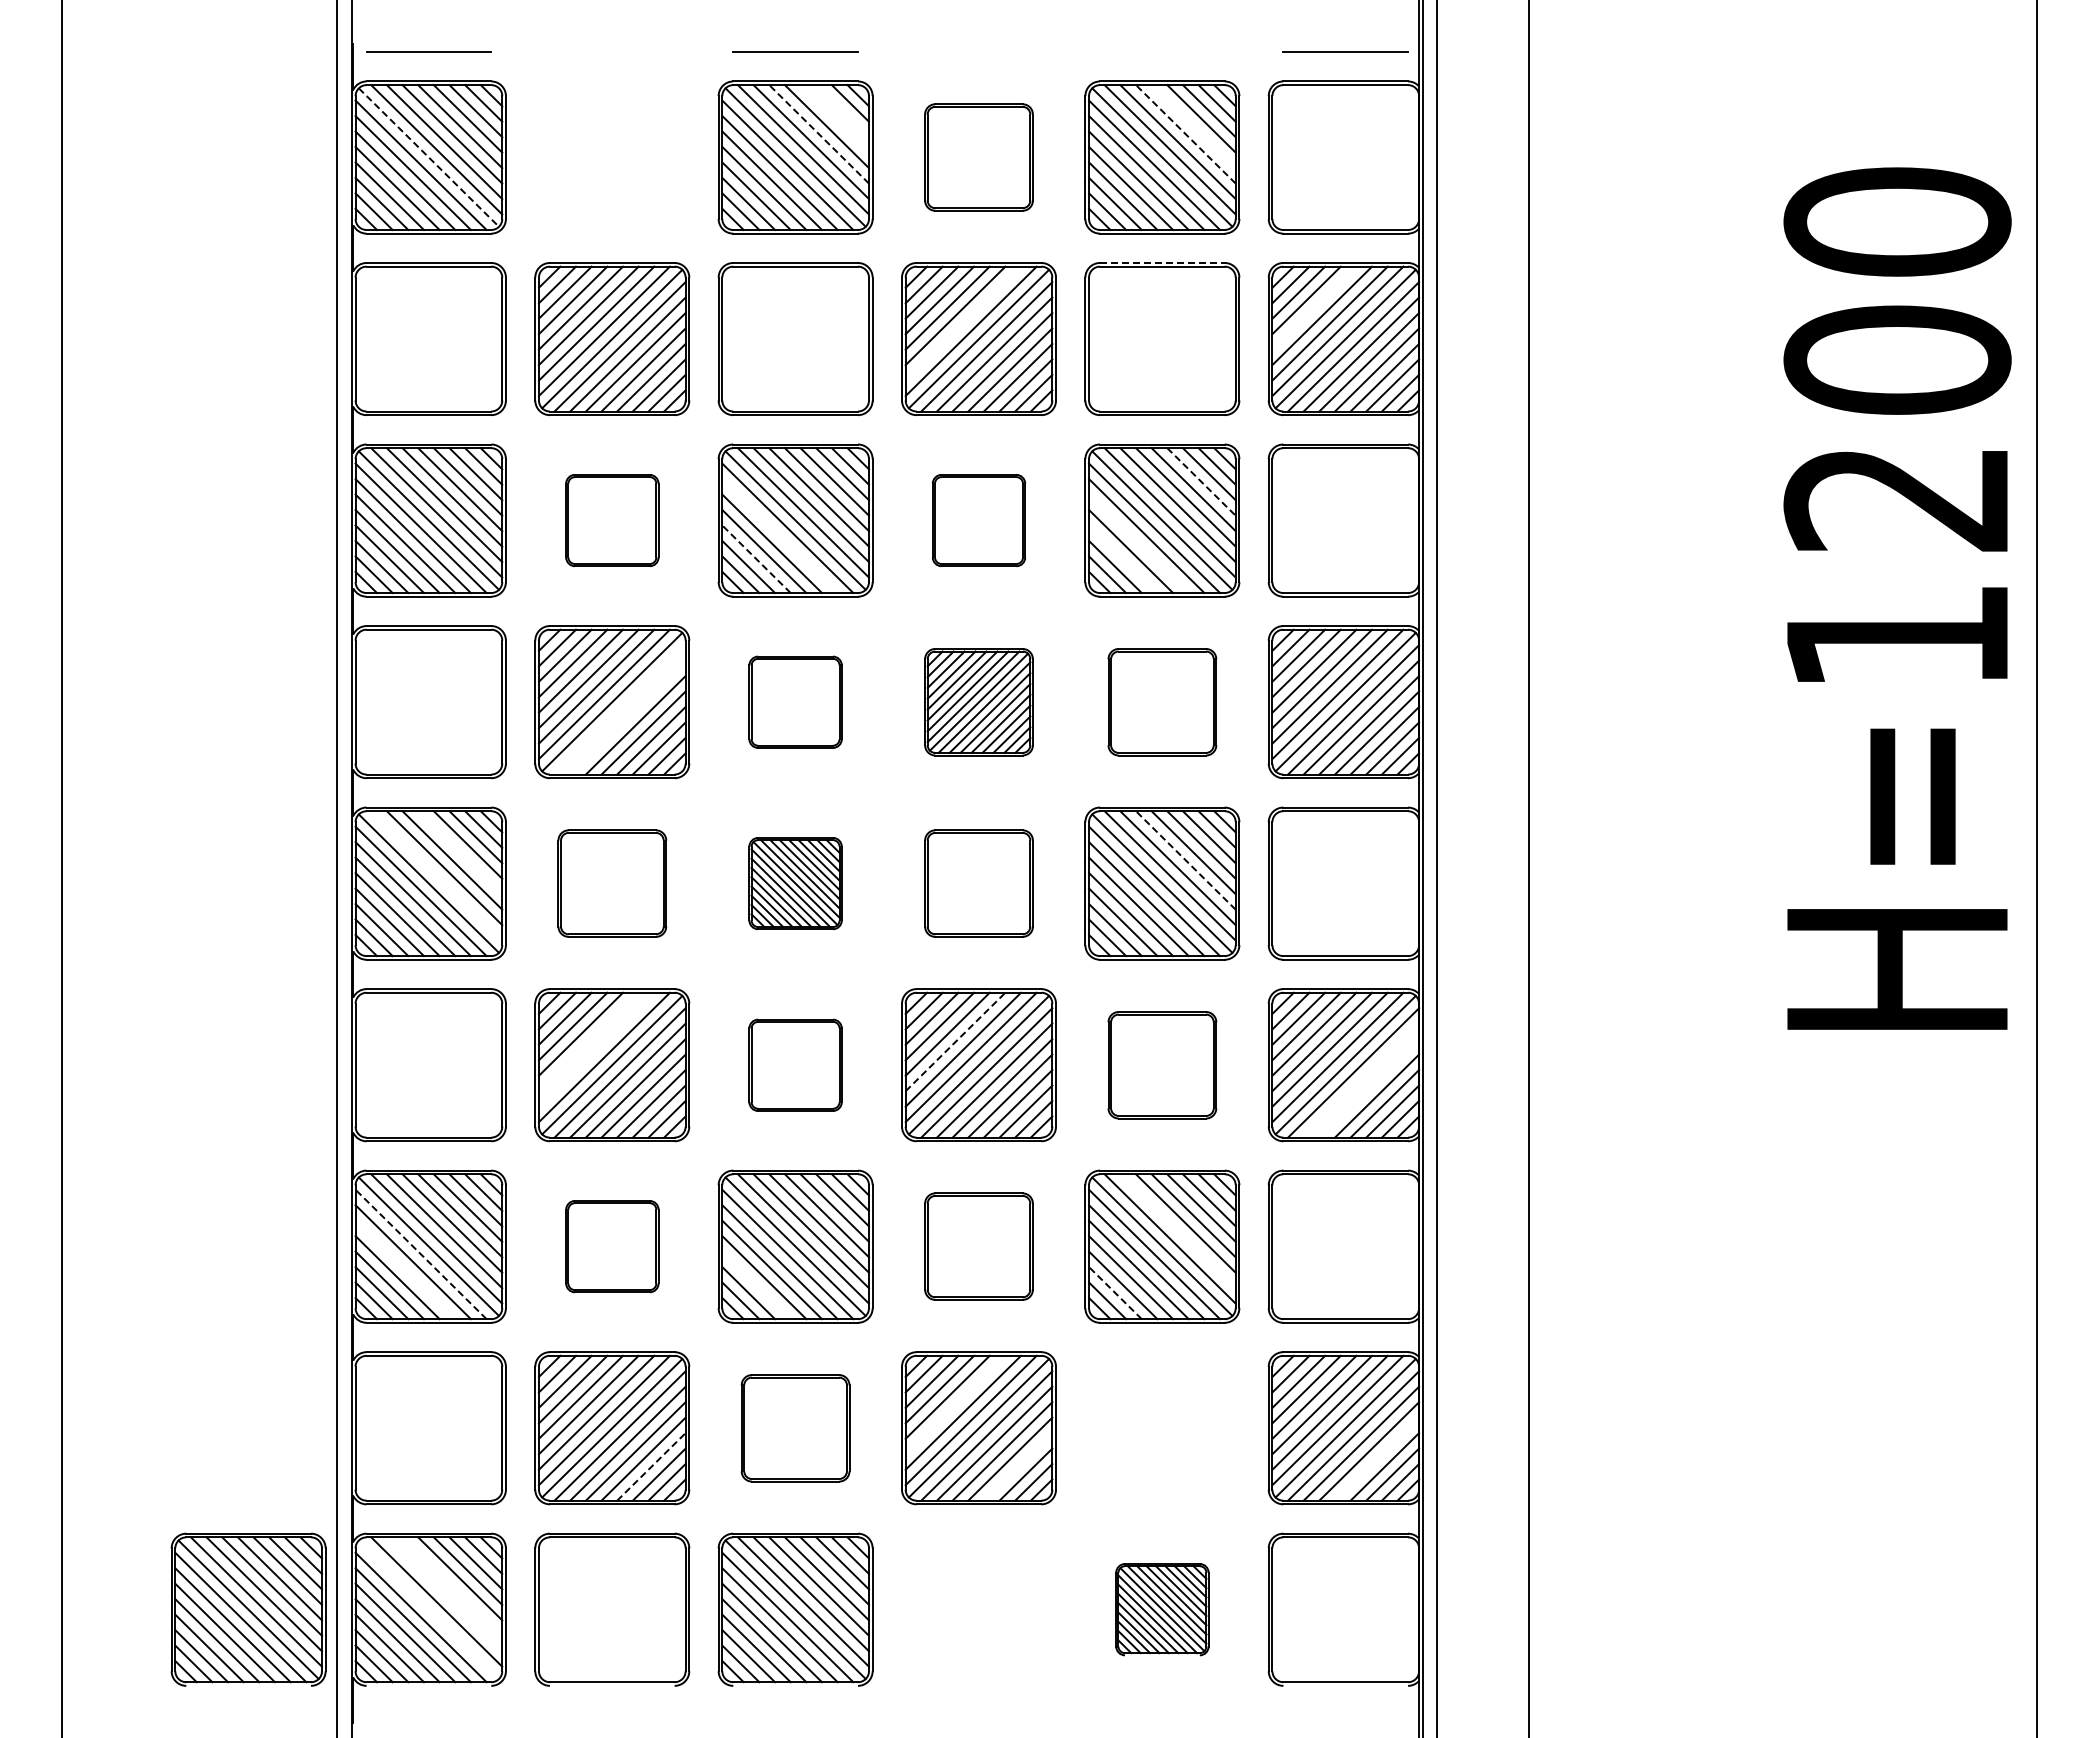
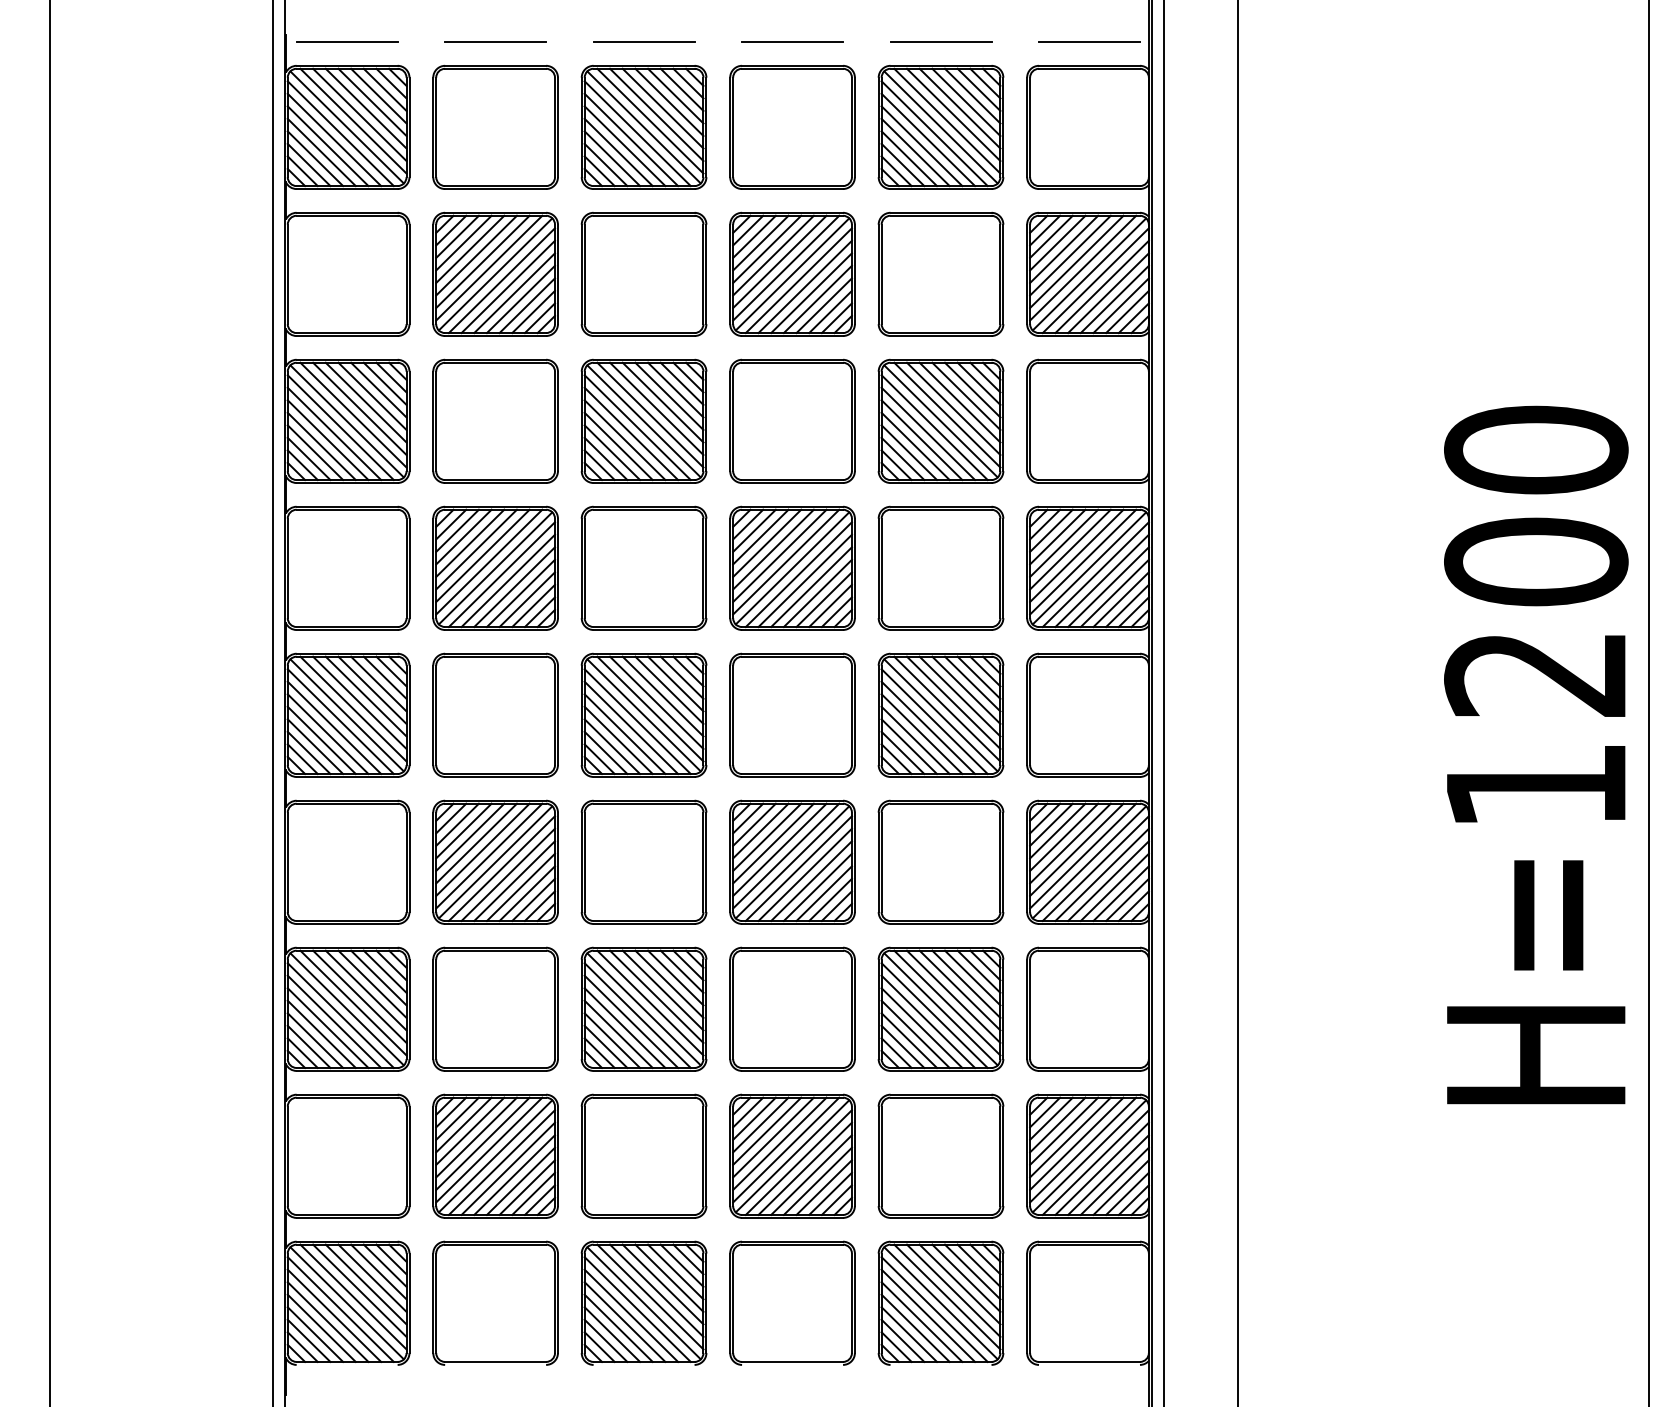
line: (612, 51) -> (495, 41), added
line: (978, 52) -> (792, 42), added
line: (1162, 52) -> (941, 42), added
line: (842, 111) -> (682, 90), added
line: (834, 118) -> (675, 95), added
line: (1193, 126) -> (966, 102), added
line: (818, 134) -> (662, 108), dashed -> solid
line: (1185, 134) -> (959, 108), dashed -> solid
line: (428, 157) -> (346, 127), dashed -> solid
part: (612, 157) -> (495, 127), added
part: (978, 157) -> (792, 127), size x1.43
line: (1162, 262) -> (941, 212), dashed -> solid
line: (1314, 307) -> (1064, 248), added
line: (963, 323) -> (779, 261), added
line: (1201, 482) -> (972, 390), dashed -> solid
part: (612, 520) -> (495, 421), size x1.67
part: (978, 520) -> (792, 421), size x1.67
line: (779, 536) -> (631, 434), added
line: (1138, 543) -> (921, 439), added
line: (756, 558) -> (612, 452), dashed -> solid
line: (1123, 559) -> (909, 452), added
text: (1897, 598) -> (1536, 754), moved
part: (795, 702) -> (643, 568), size x1.67
part: (978, 702) -> (792, 568), size x1.43
part: (1162, 702) -> (941, 568), size x1.43
line: (619, 709) -> (501, 574), added
line: (627, 717) -> (507, 580), added
line: (460, 852) -> (372, 690), added
line: (1185, 860) -> (959, 696), dashed -> solid
line: (436, 875) -> (353, 708), added
part: (612, 883) -> (495, 715), size x1.43
part: (795, 883) -> (643, 715), size x1.67
part: (978, 883) -> (792, 715), size x1.43
line: (588, 1041) -> (476, 843), added
line: (955, 1041) -> (773, 843), dashed -> solid
line: (596, 1049) -> (482, 849), added
part: (795, 1065) -> (643, 862), size x1.67
part: (1162, 1065) -> (941, 862), size x1.43
line: (1361, 1080) -> (1102, 874), added
line: (1369, 1088) -> (1108, 881), added
line: (1177, 1231) -> (953, 997), added
part: (612, 1246) -> (495, 1009), size x1.67
part: (978, 1246) -> (792, 1009), size x1.43
line: (420, 1254) -> (340, 1015), dashed -> solid
line: (405, 1269) -> (328, 1027), added
line: (756, 1285) -> (612, 1040), added
line: (1115, 1292) -> (903, 1046), dashed -> solid
line: (955, 1404) -> (773, 1137), added
part: (795, 1428) -> (643, 1156), size x1.43
part: (1162, 1428) -> (941, 1156), added
line: (1377, 1458) -> (1115, 1180), added
line: (651, 1466) -> (527, 1187), dashed -> solid
line: (1017, 1466) -> (823, 1187), added
line: (452, 1586) -> (366, 1284), added
line: (444, 1594) -> (359, 1290), added
part: (248, 1609) -> (201, 1303), removed
line: (428, 1609) -> (346, 1303), added
part: (978, 1609) -> (792, 1303), added
part: (1162, 1609) -> (941, 1303), size x1.67

